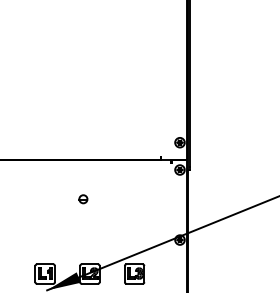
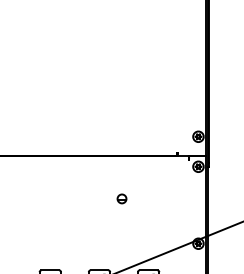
part: (83, 199) -> (122, 199), moved

